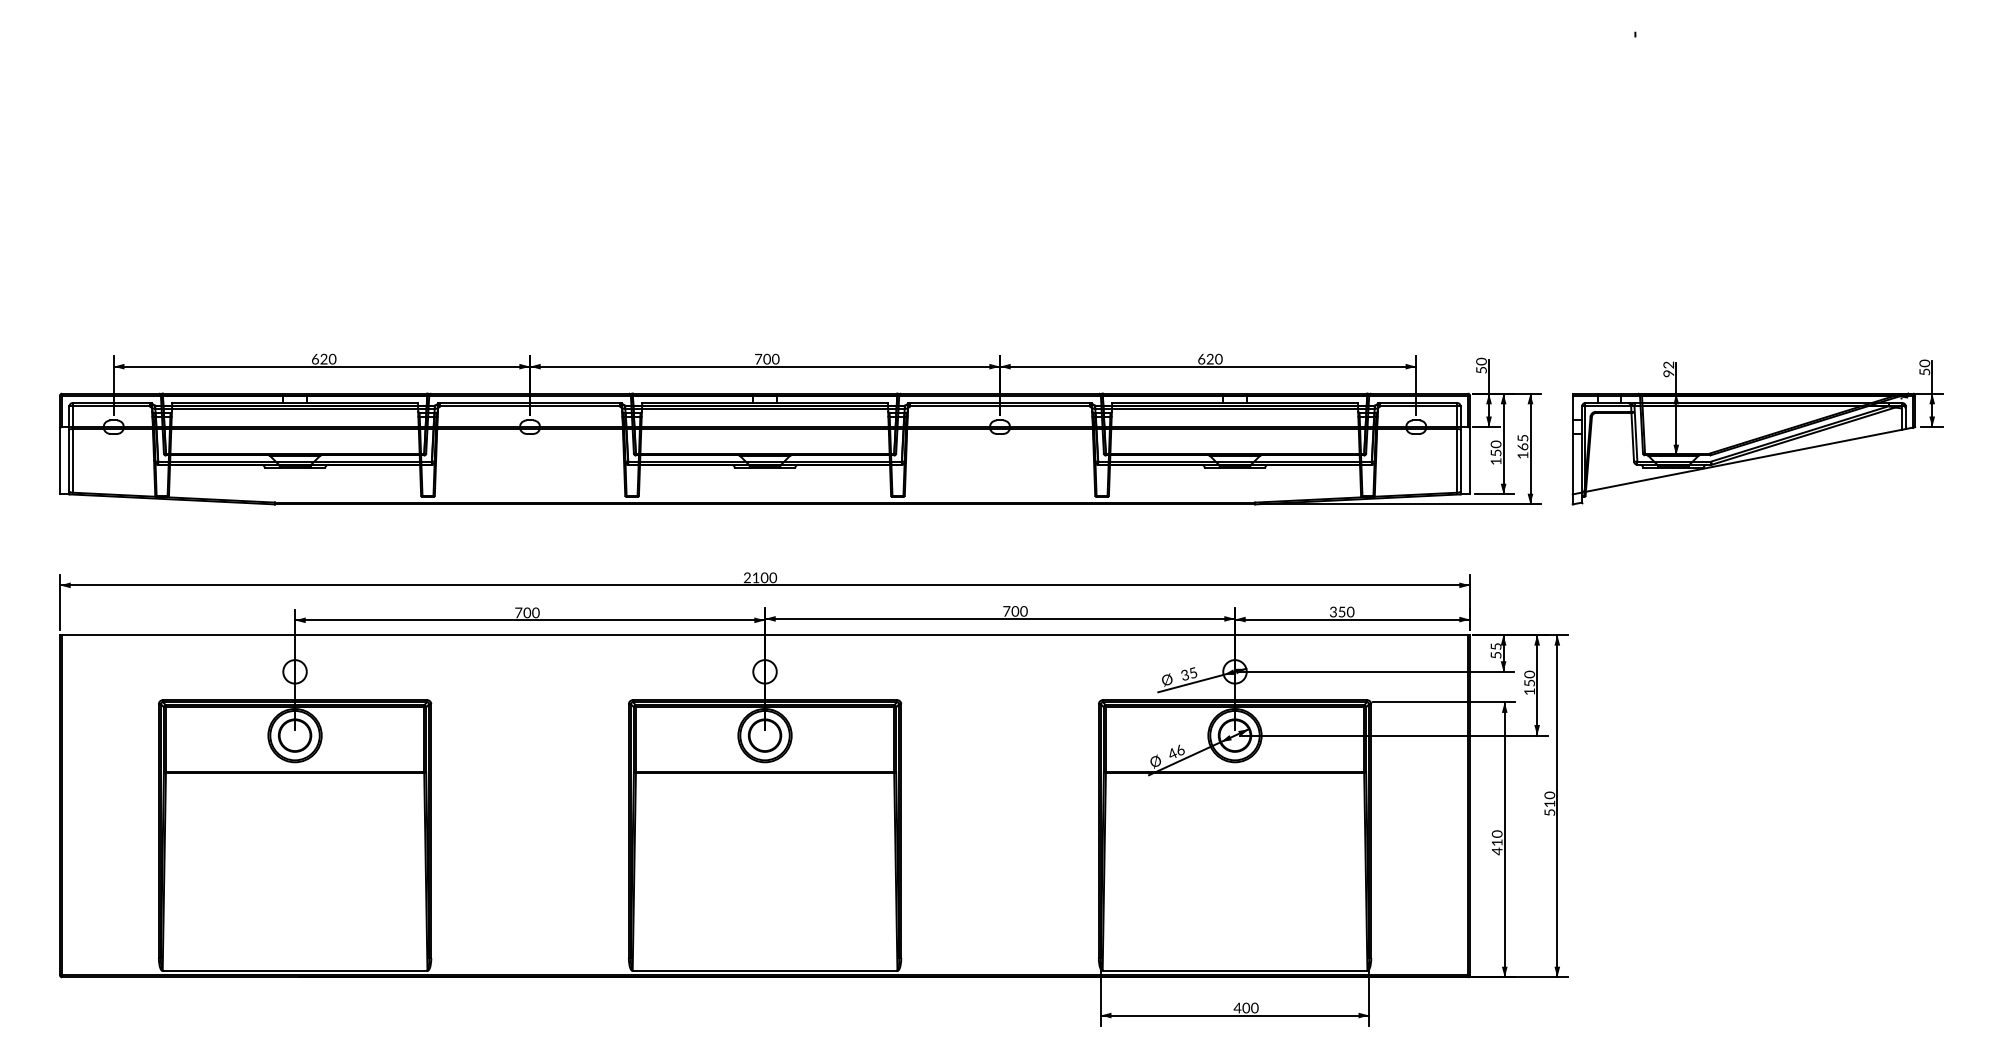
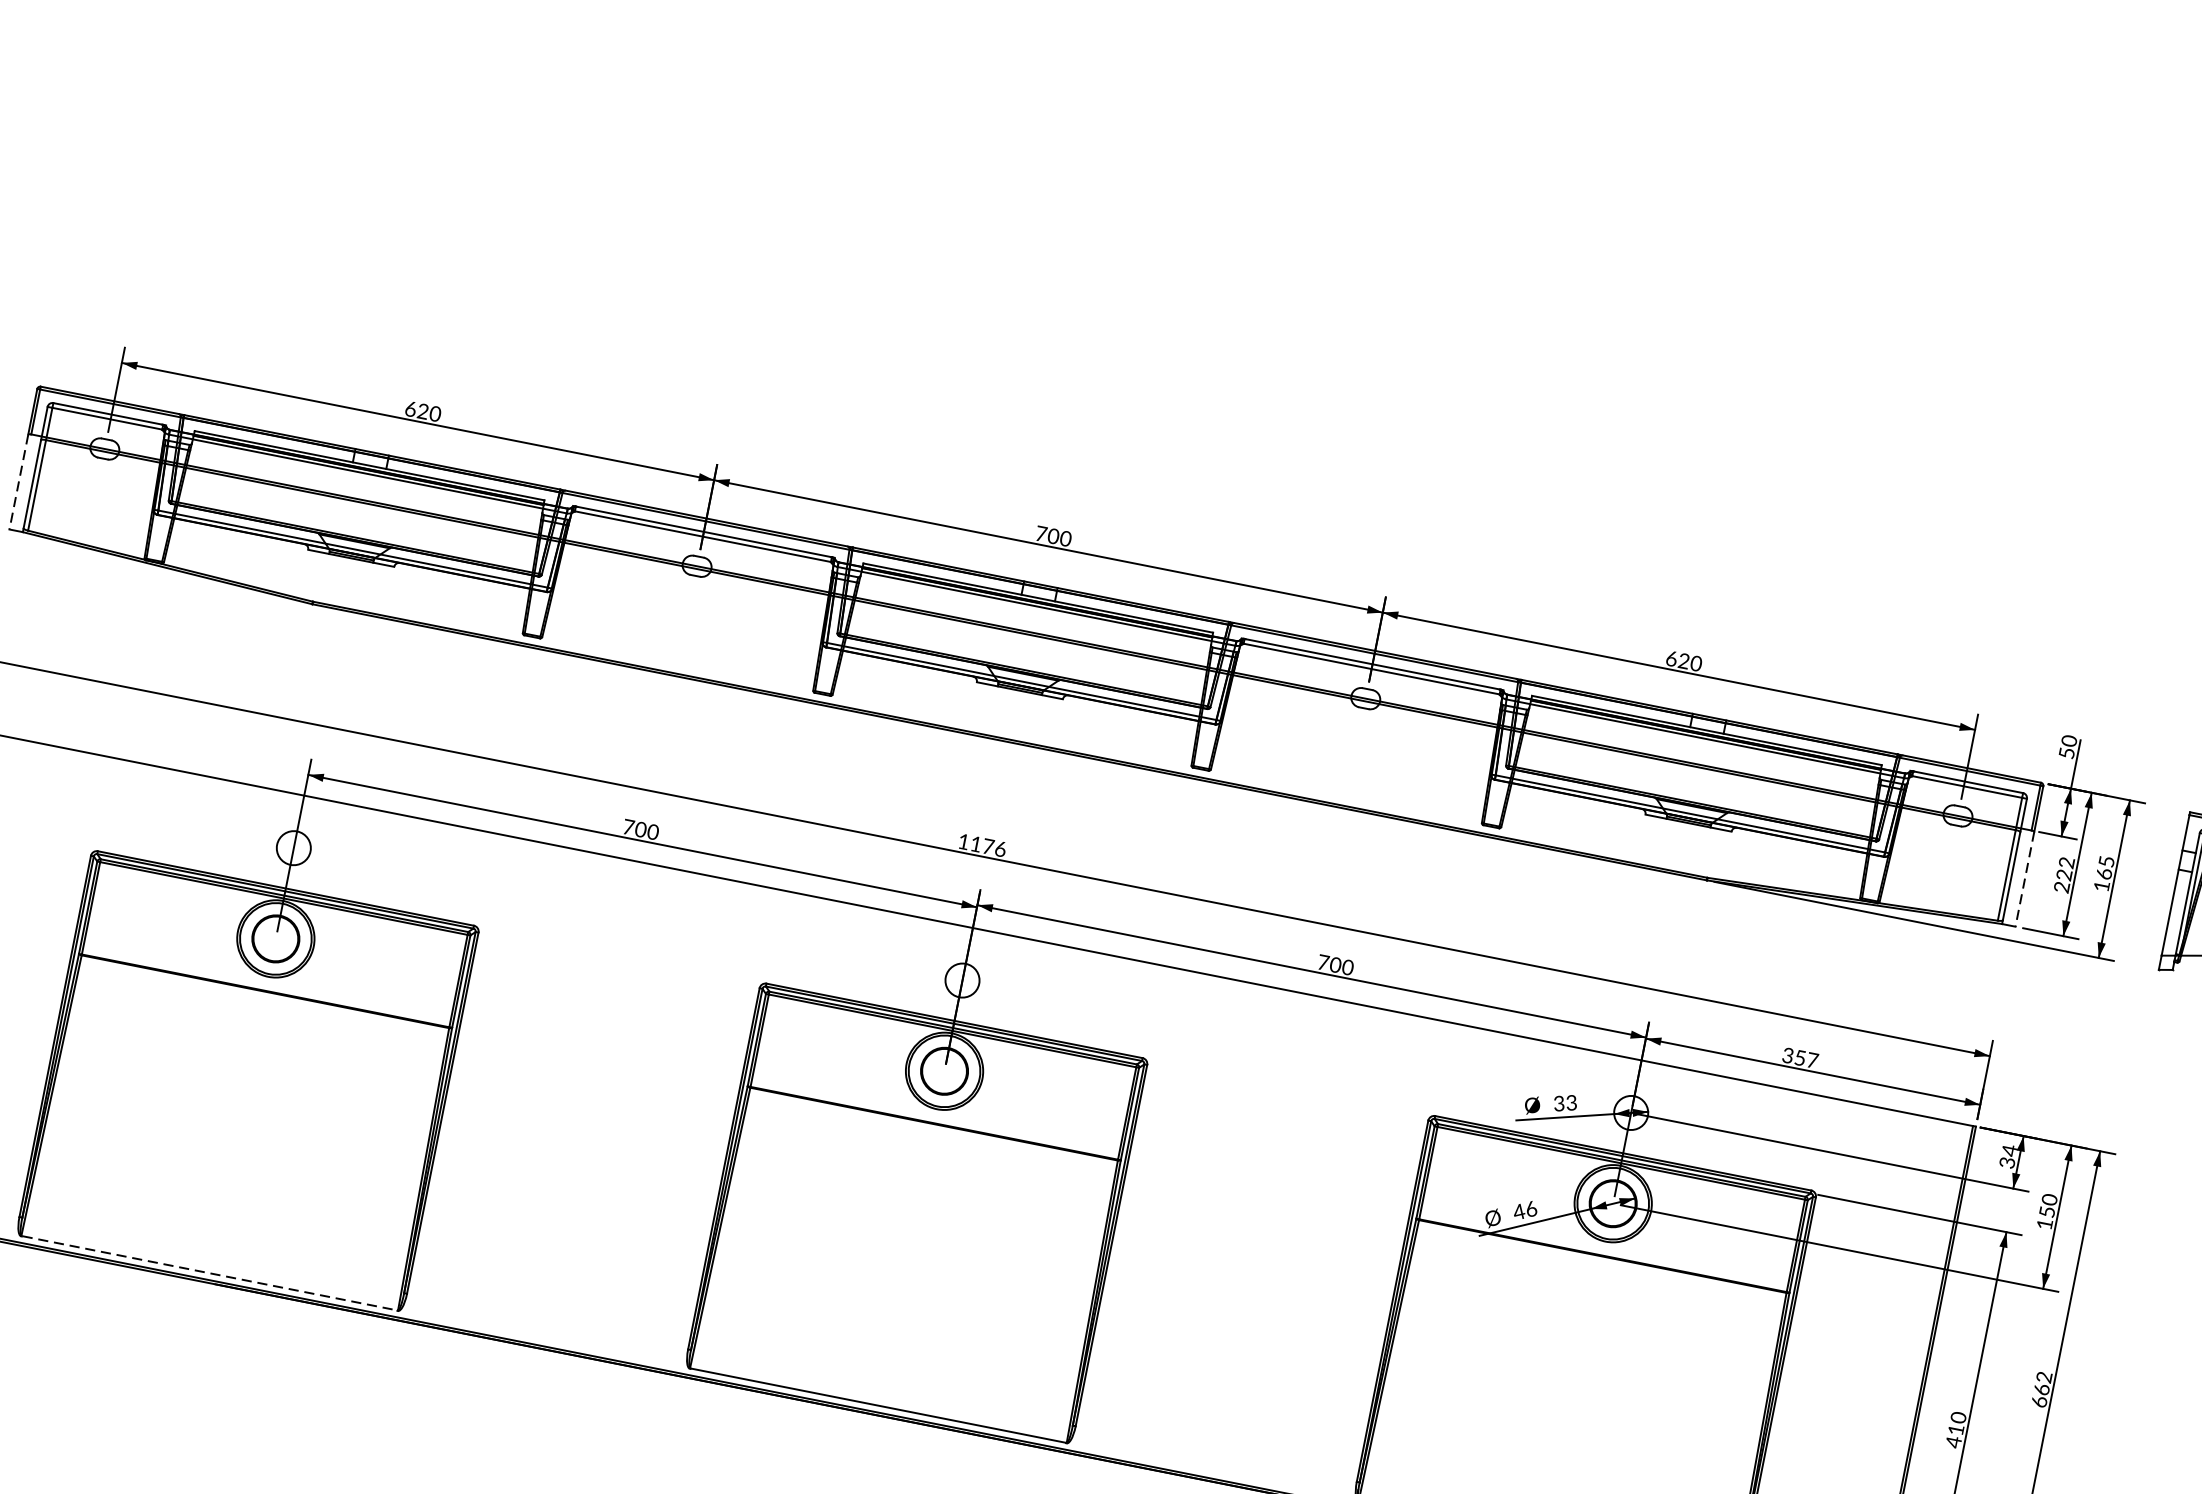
text: (1495, 452) -> (2063, 874), 150 -> 222
line: (60, 461) -> (19, 482), solid -> dashed
line: (1470, 461) -> (2025, 880), solid -> dashed
text: (760, 577) -> (982, 845), 2100 -> 1176
text: (1350, 611) -> (1812, 1059), 350 -> 357
text: (1495, 650) -> (2007, 1155), 55 -> 34
text: (1193, 672) -> (1571, 1102), 35 -> 33
text: (1549, 803) -> (2041, 1388), 510 -> 662
line: (295, 970) -> (210, 1273), solid -> dashed

